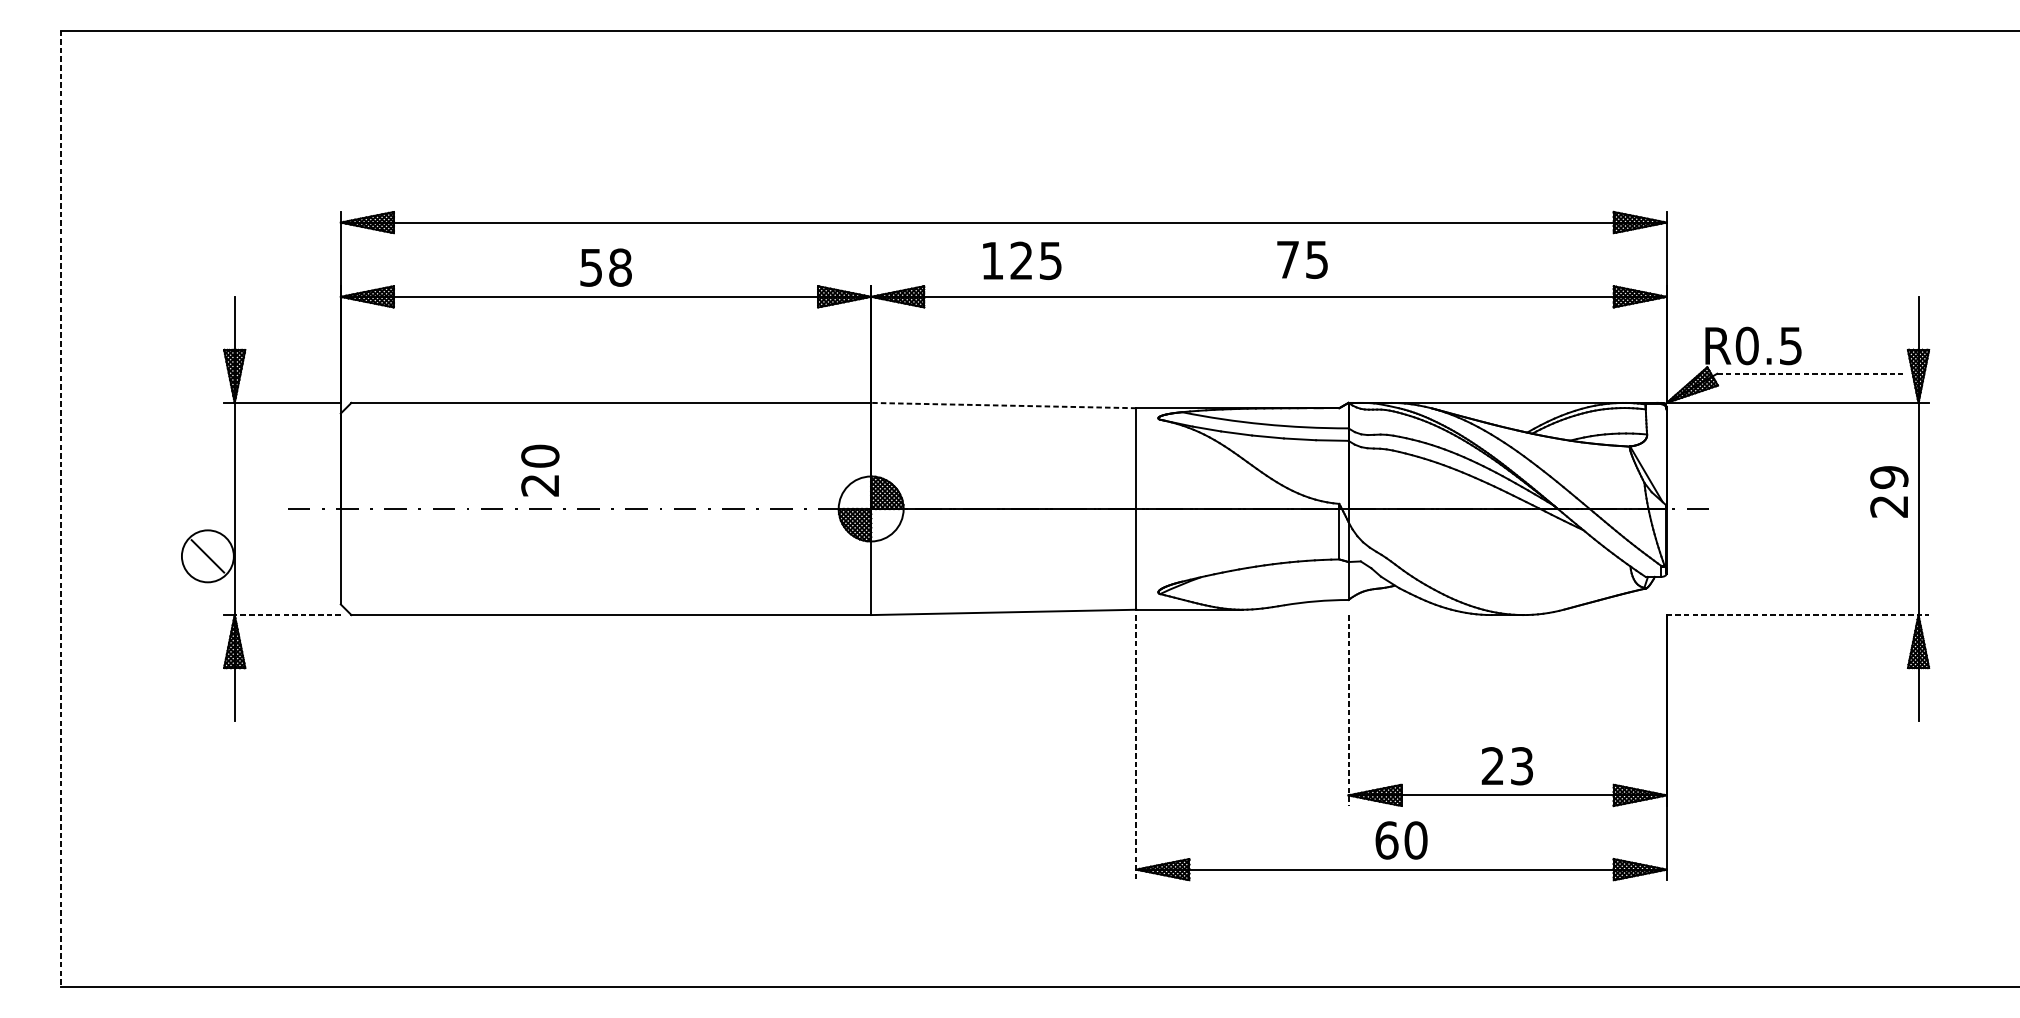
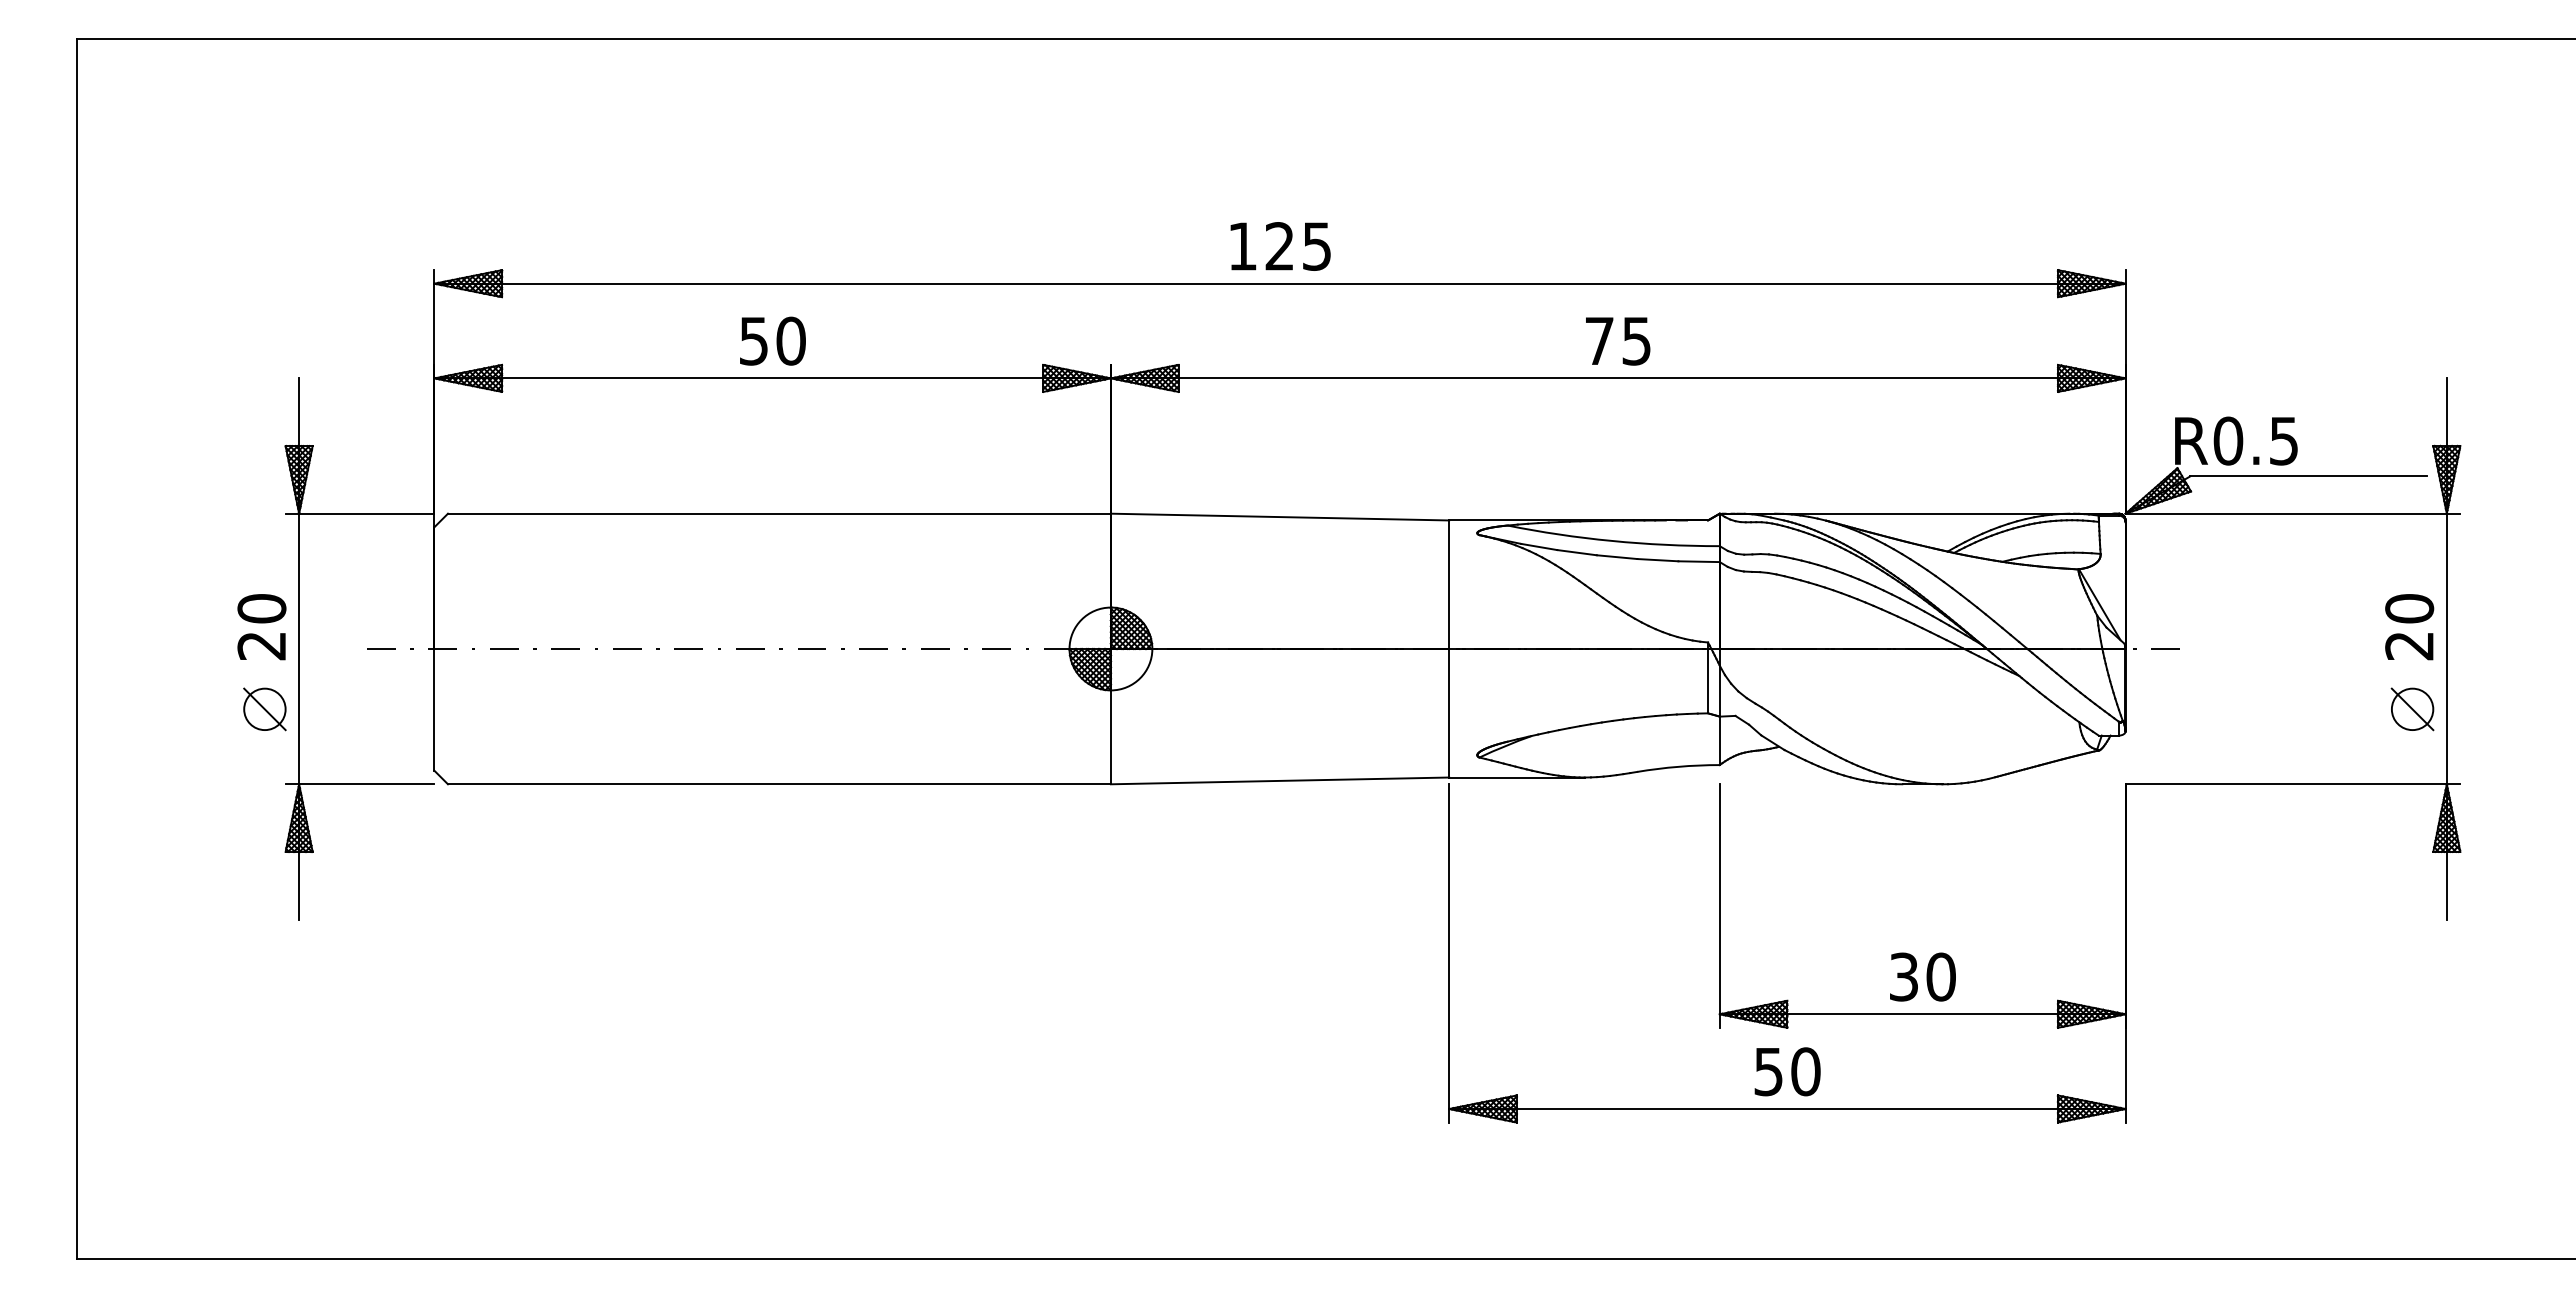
text: (1022, 260) -> (1280, 246), moved
text: (1302, 260) -> (1618, 341), moved
text: (619, 267) -> (790, 340), 58 -> 50
line: (1810, 373) -> (2308, 476), dashed -> solid
line: (1003, 405) -> (1279, 517), dashed -> solid
text: (539, 470) -> (261, 627), moved
text: (1889, 477) -> (2409, 608), 29 -> 20
line: (60, 509) -> (77, 649), dashed -> solid
circle: (207, 556) -> (264, 709), size x0.62
part: (1891, 556) -> (2412, 709), added
line: (287, 615) -> (366, 784), dashed -> solid
line: (1798, 615) -> (2293, 784), dashed -> solid
line: (1348, 710) -> (1719, 906), dashed -> solid
line: (1136, 747) -> (1449, 953), dashed -> solid
text: (1507, 765) -> (1922, 976), 23 -> 30
text: (1386, 840) -> (1768, 1071), 60 -> 50

